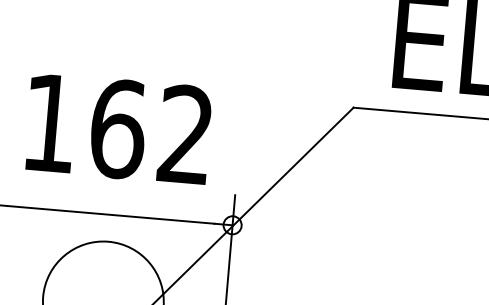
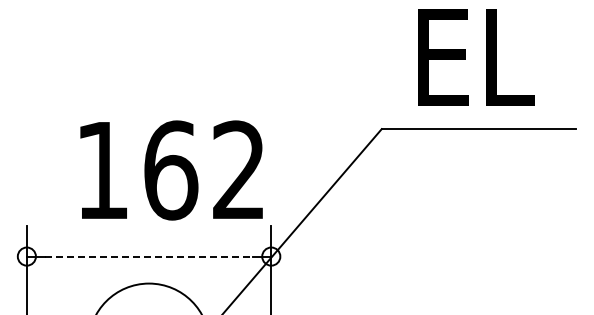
text: (118, 129) -> (171, 170), moved
line: (111, 214) -> (149, 256), solid -> dashed

